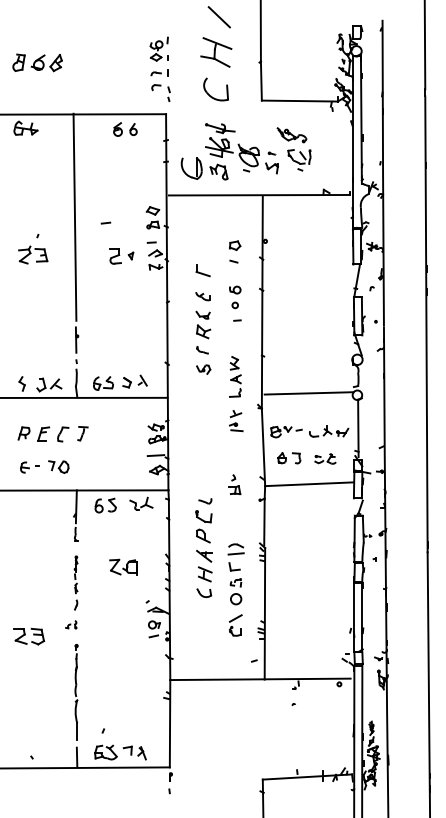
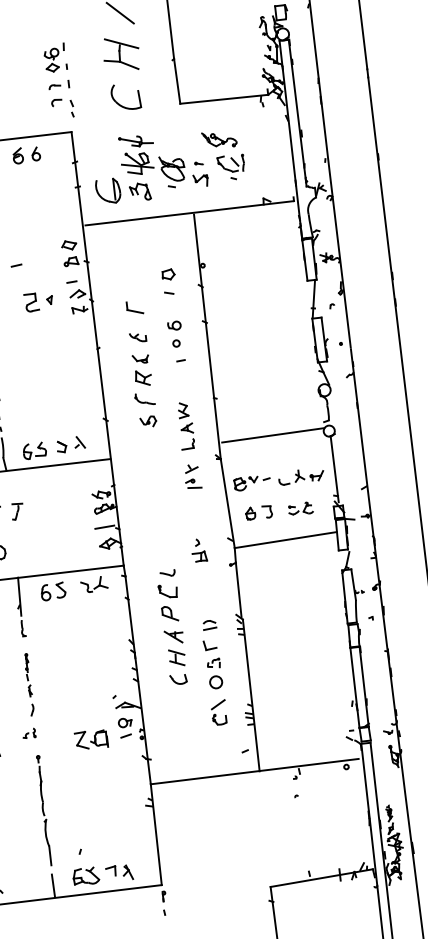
part: (202, 349) -> (144, 398), size x1.43
part: (236, 549) -> (210, 624), size x0.71
part: (123, 566) -> (90, 739), moved

